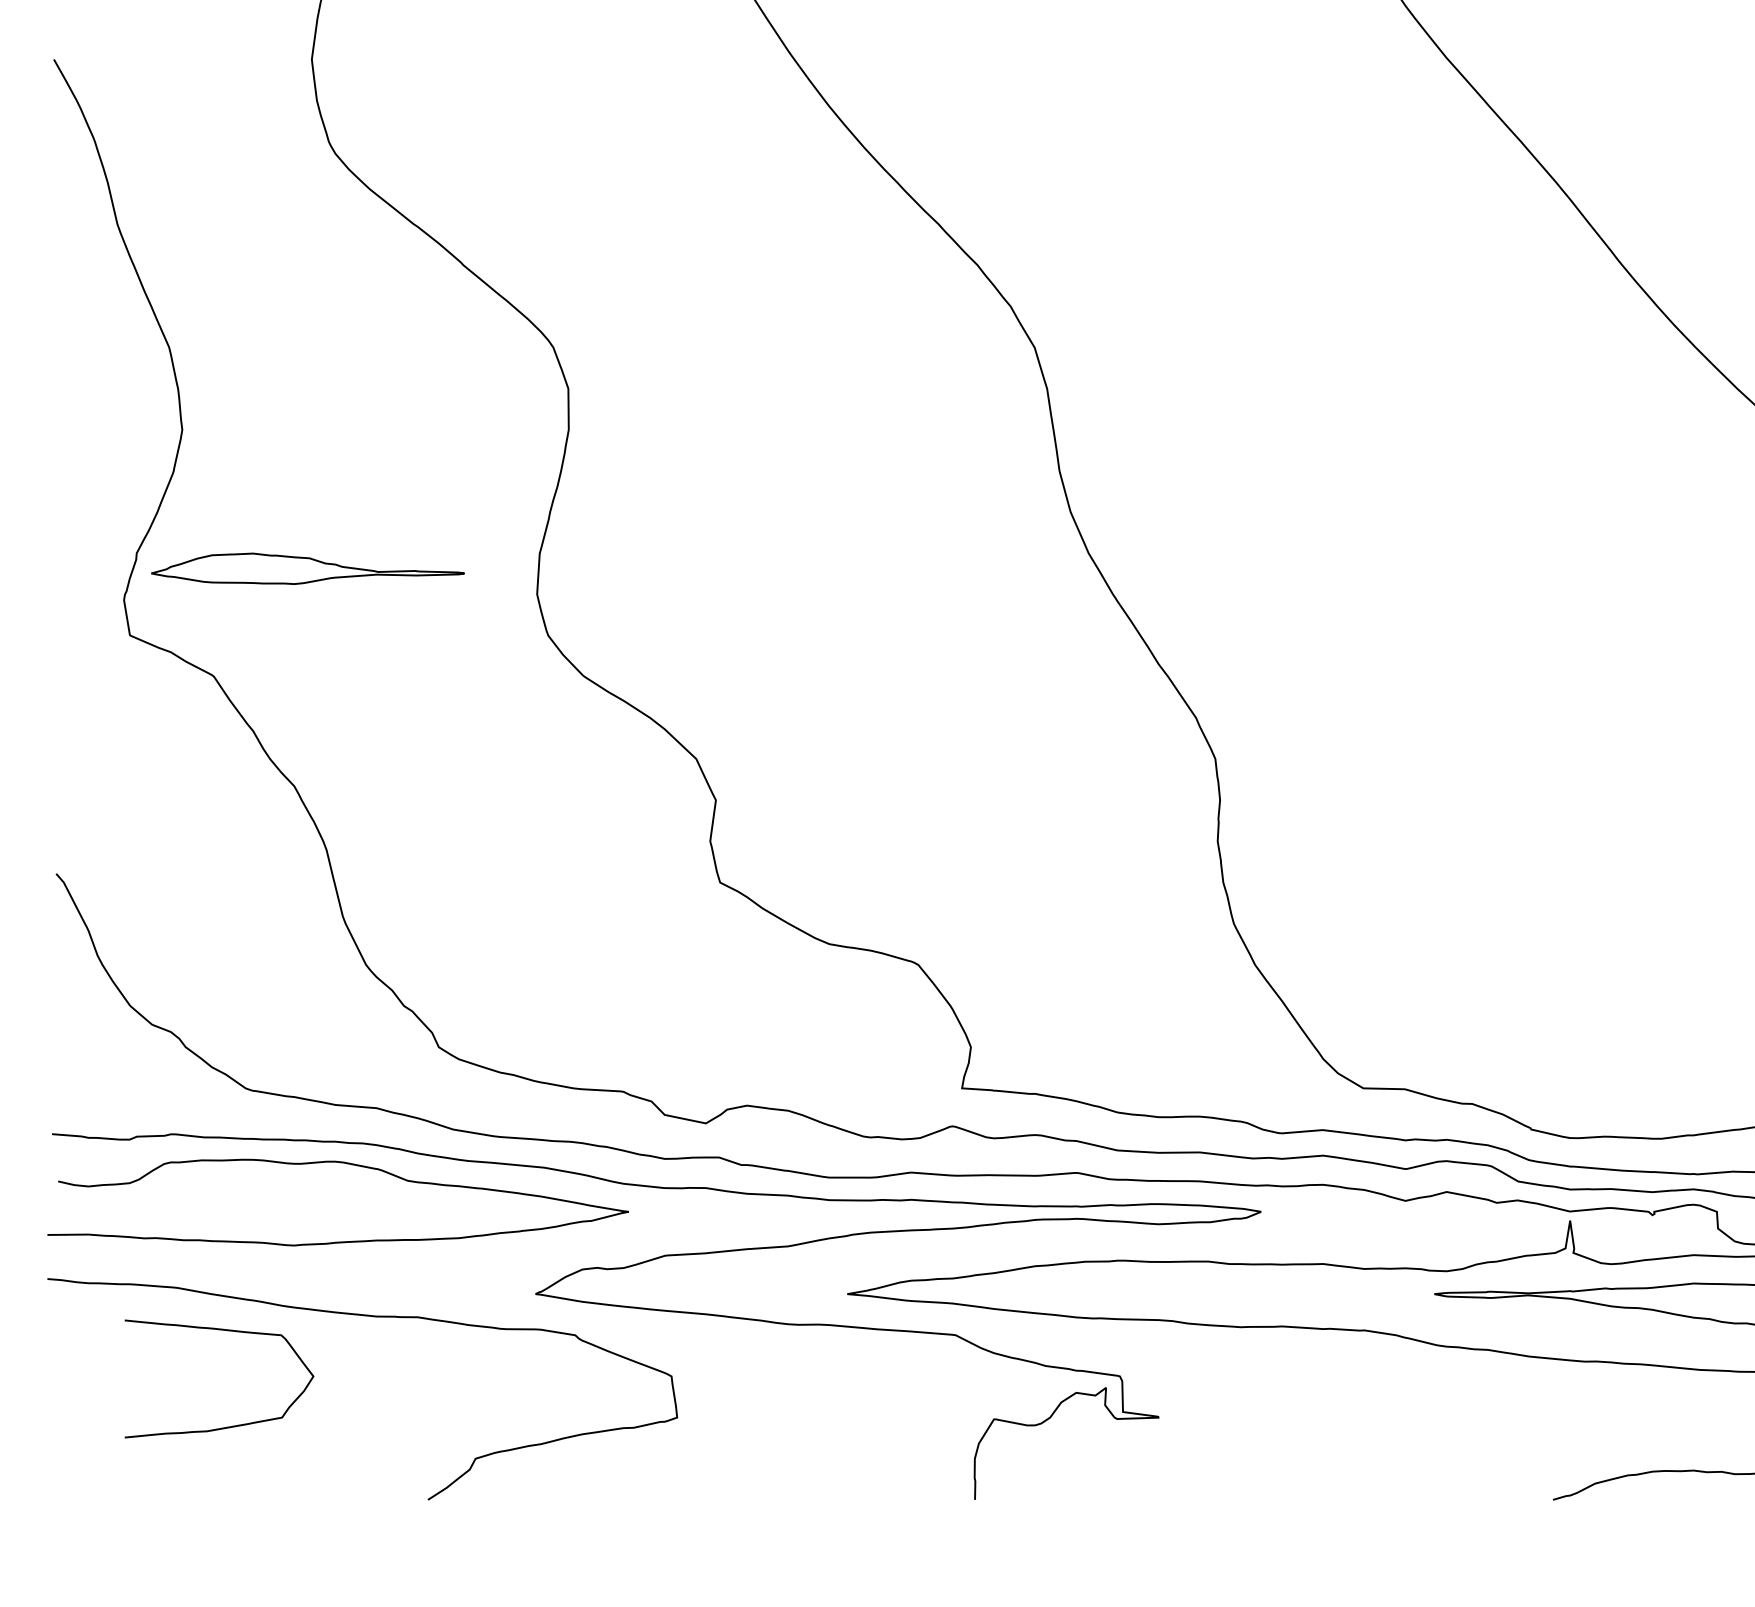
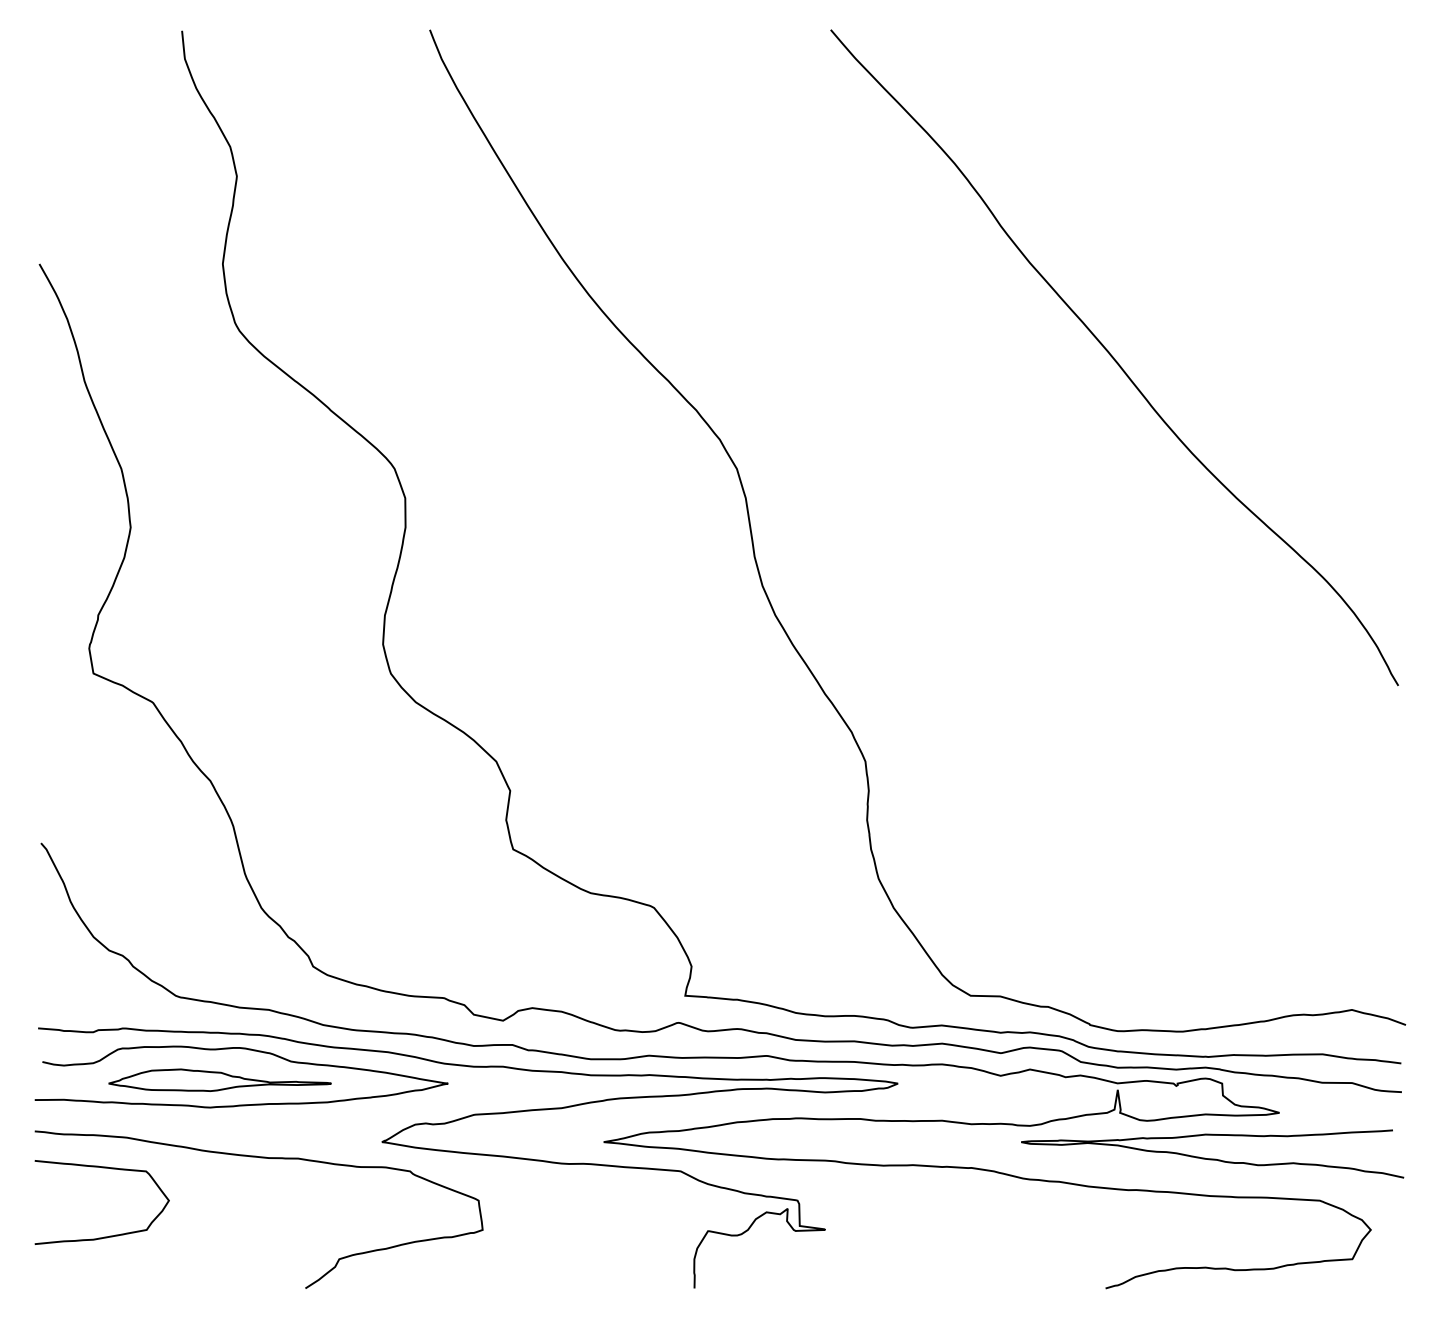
part: (307, 567) -> (219, 1079), moved
curve: (229, 1425) -> (109, 1235), moved

